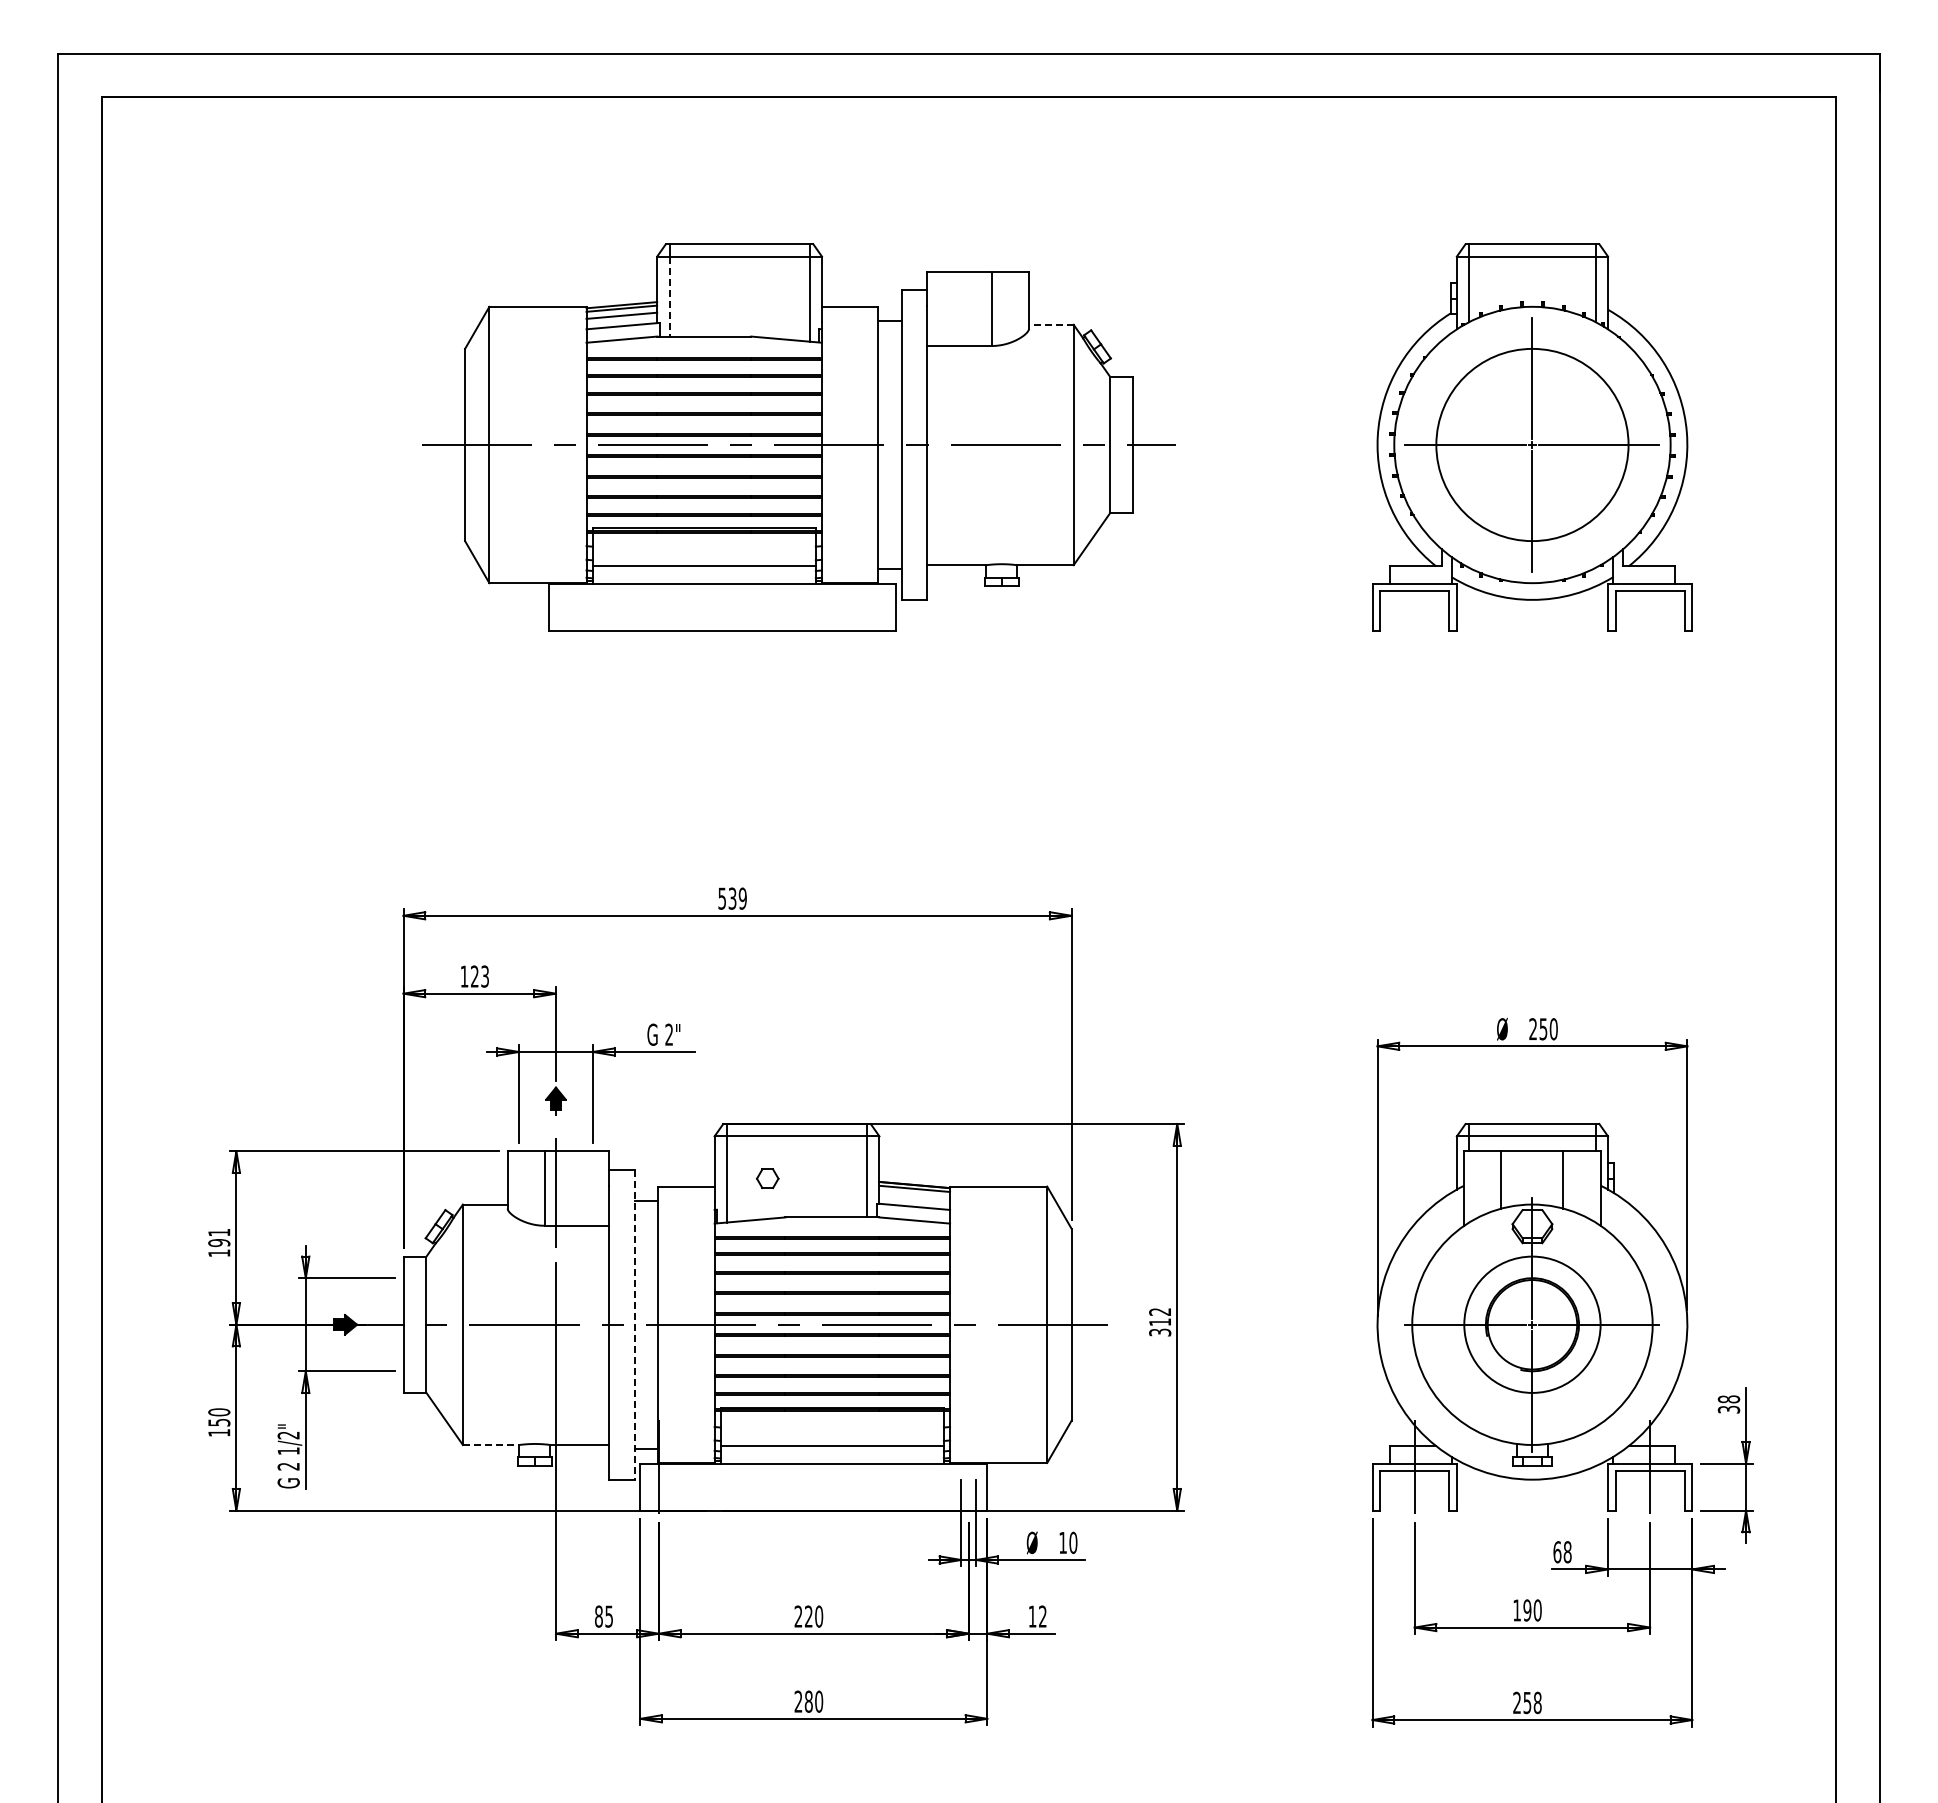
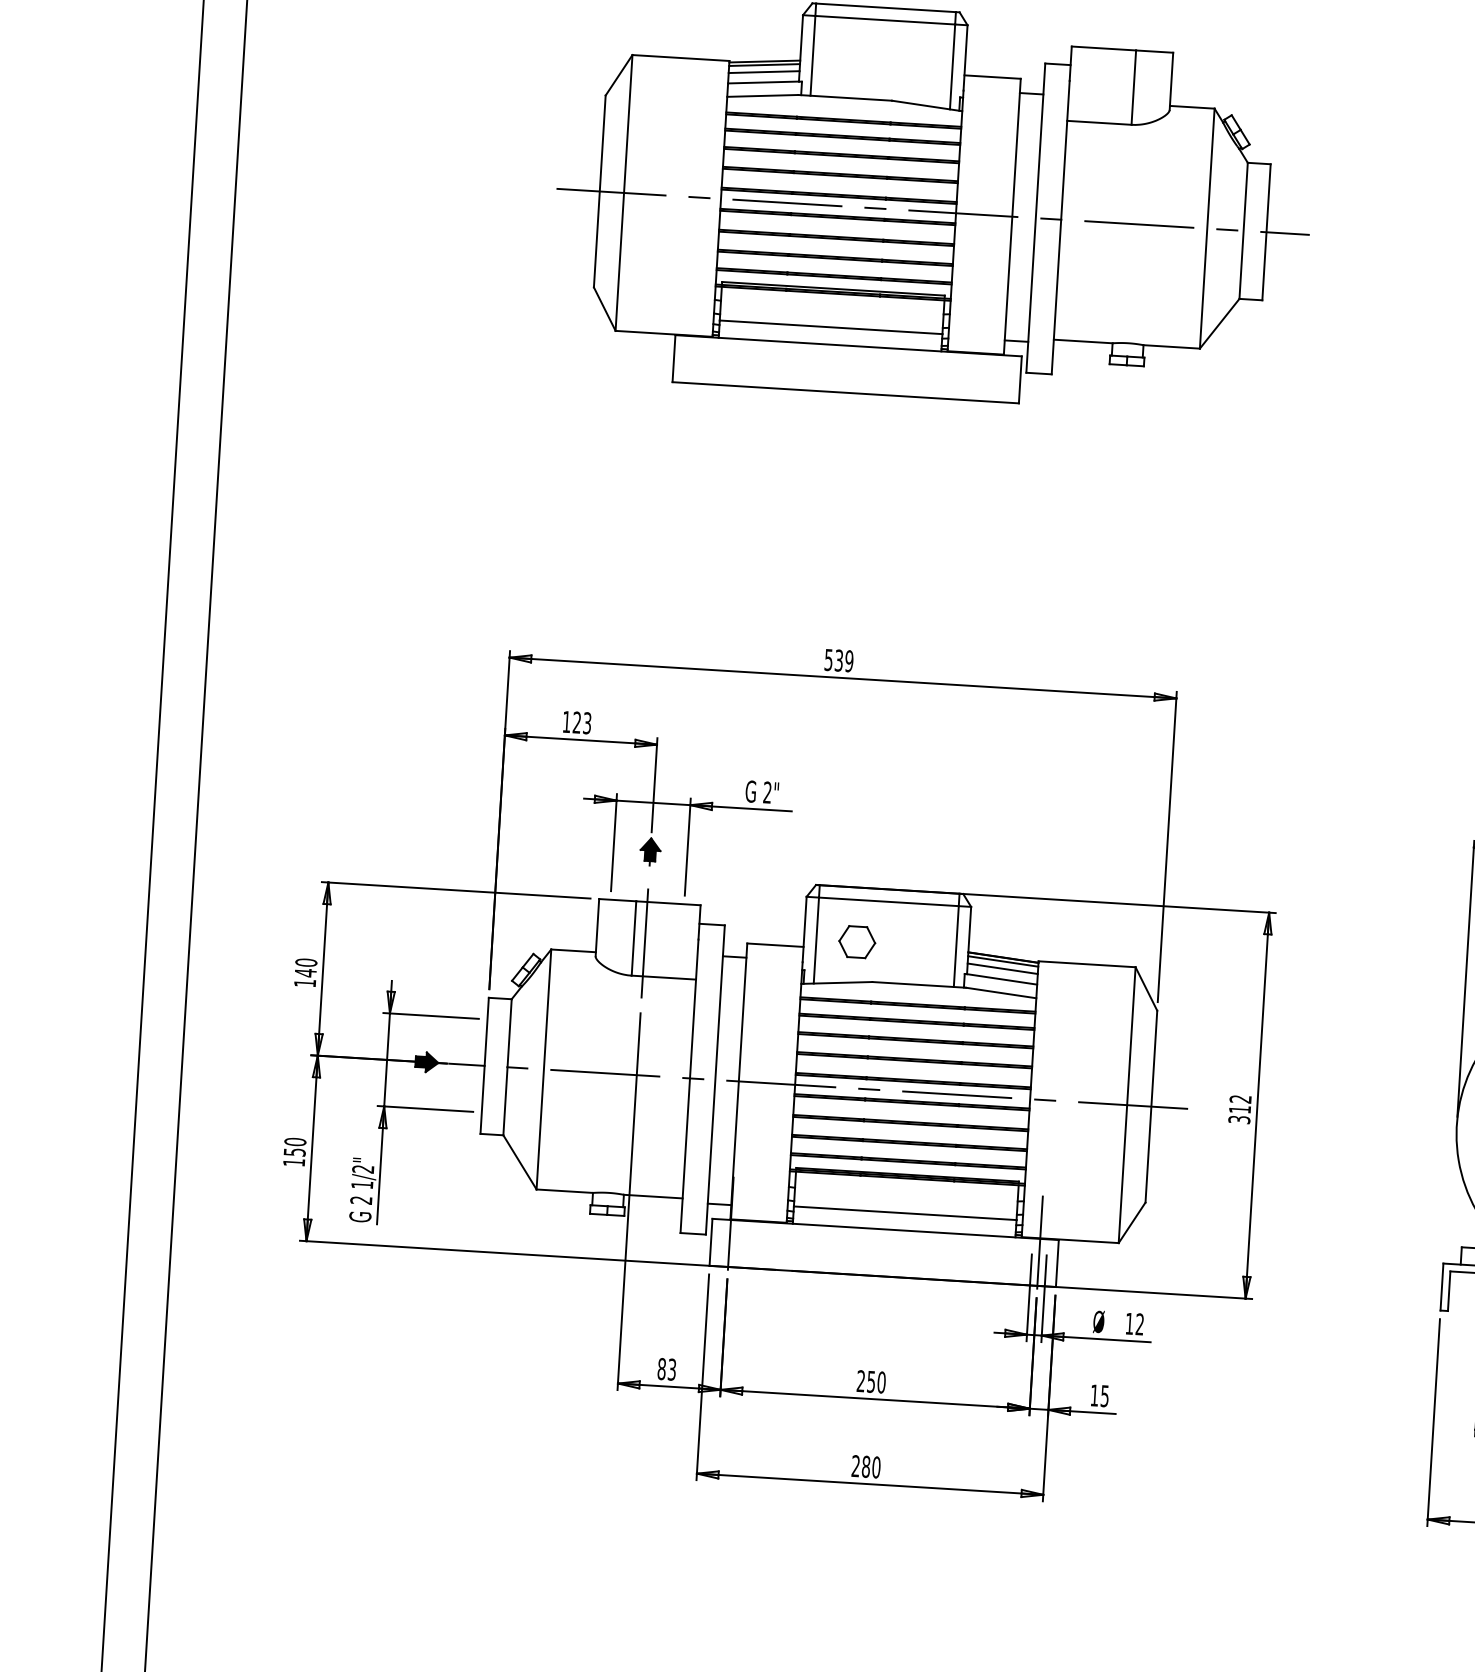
line: (669, 296) -> (812, 55), dashed -> solid
line: (1050, 324) -> (1191, 106), dashed -> solid
part: (767, 1178) -> (856, 942), size x1.67
line: (914, 1196) -> (1002, 969), added
text: (219, 1237) -> (306, 967), 191 -> 140
line: (634, 1324) -> (715, 1079), dashed -> solid
line: (491, 1444) -> (565, 1190), dashed -> solid
line: (968, 1467) -> (1039, 1242), added
text: (1073, 1542) -> (1140, 1324), 10 -> 12
text: (609, 1616) -> (672, 1369), 85 -> 83
text: (808, 1616) -> (871, 1381), 220 -> 250
text: (1042, 1616) -> (1104, 1396), 12 -> 15

